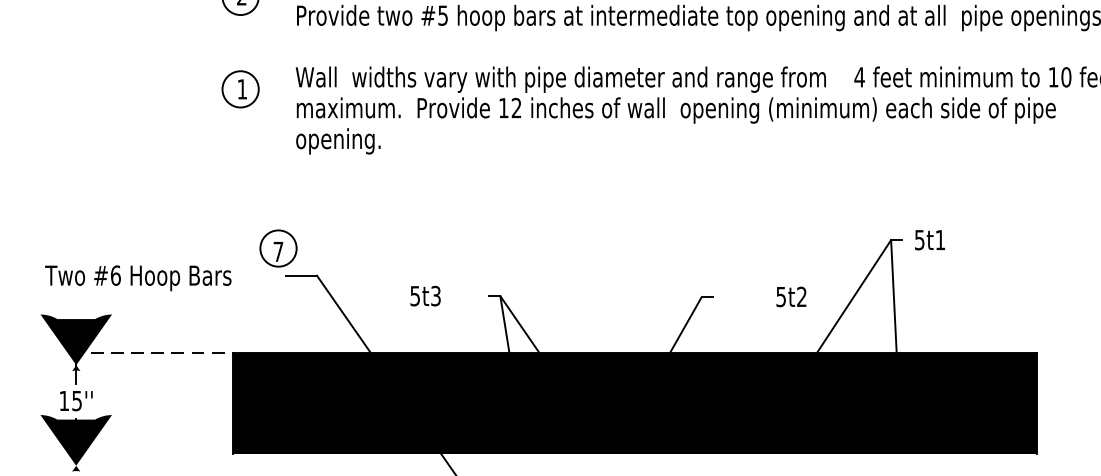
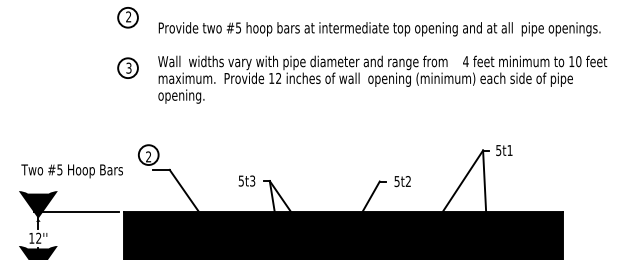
text: (241, 88) -> (128, 67), 1 -> 3
text: (278, 251) -> (148, 156), 7 -> 2
text: (115, 274) -> (59, 169), #6 -> #5
text: (424, 295) -> (246, 180), moved
text: (791, 296) -> (402, 181), moved
line: (146, 353) -> (76, 212), dashed -> solid
text: (76, 399) -> (38, 237), 15'' -> 12''

